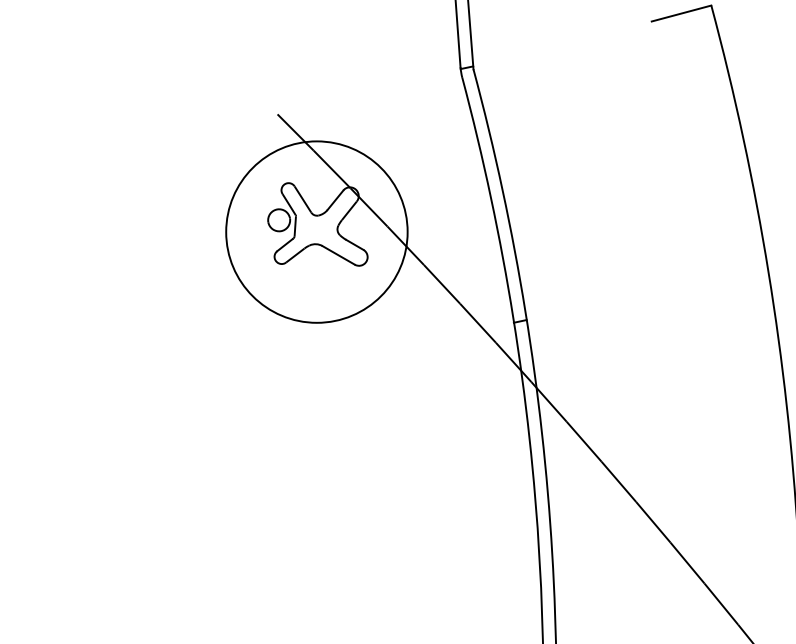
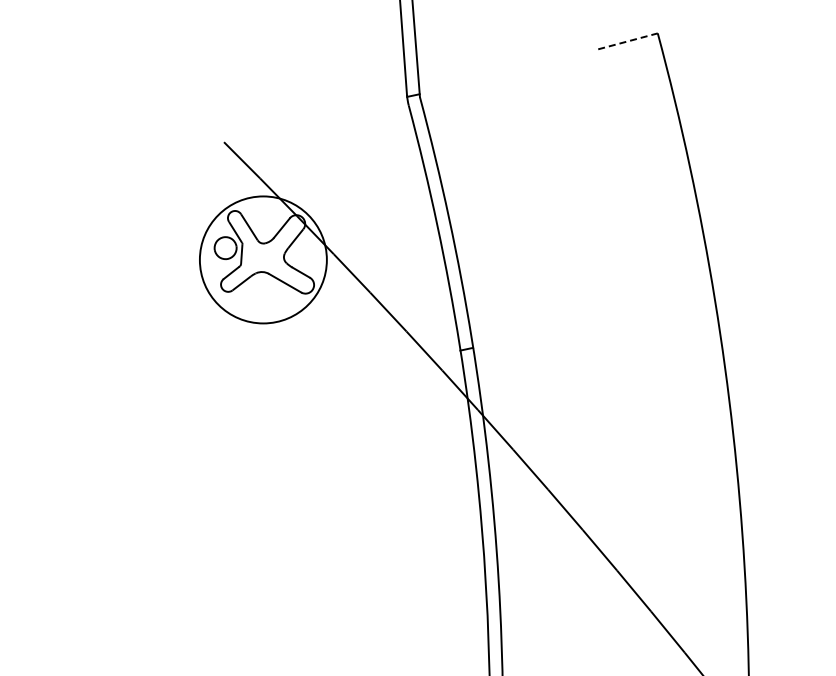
line: (682, 13) -> (628, 41), solid -> dashed
circle: (317, 231) -> (263, 259), size x0.7

